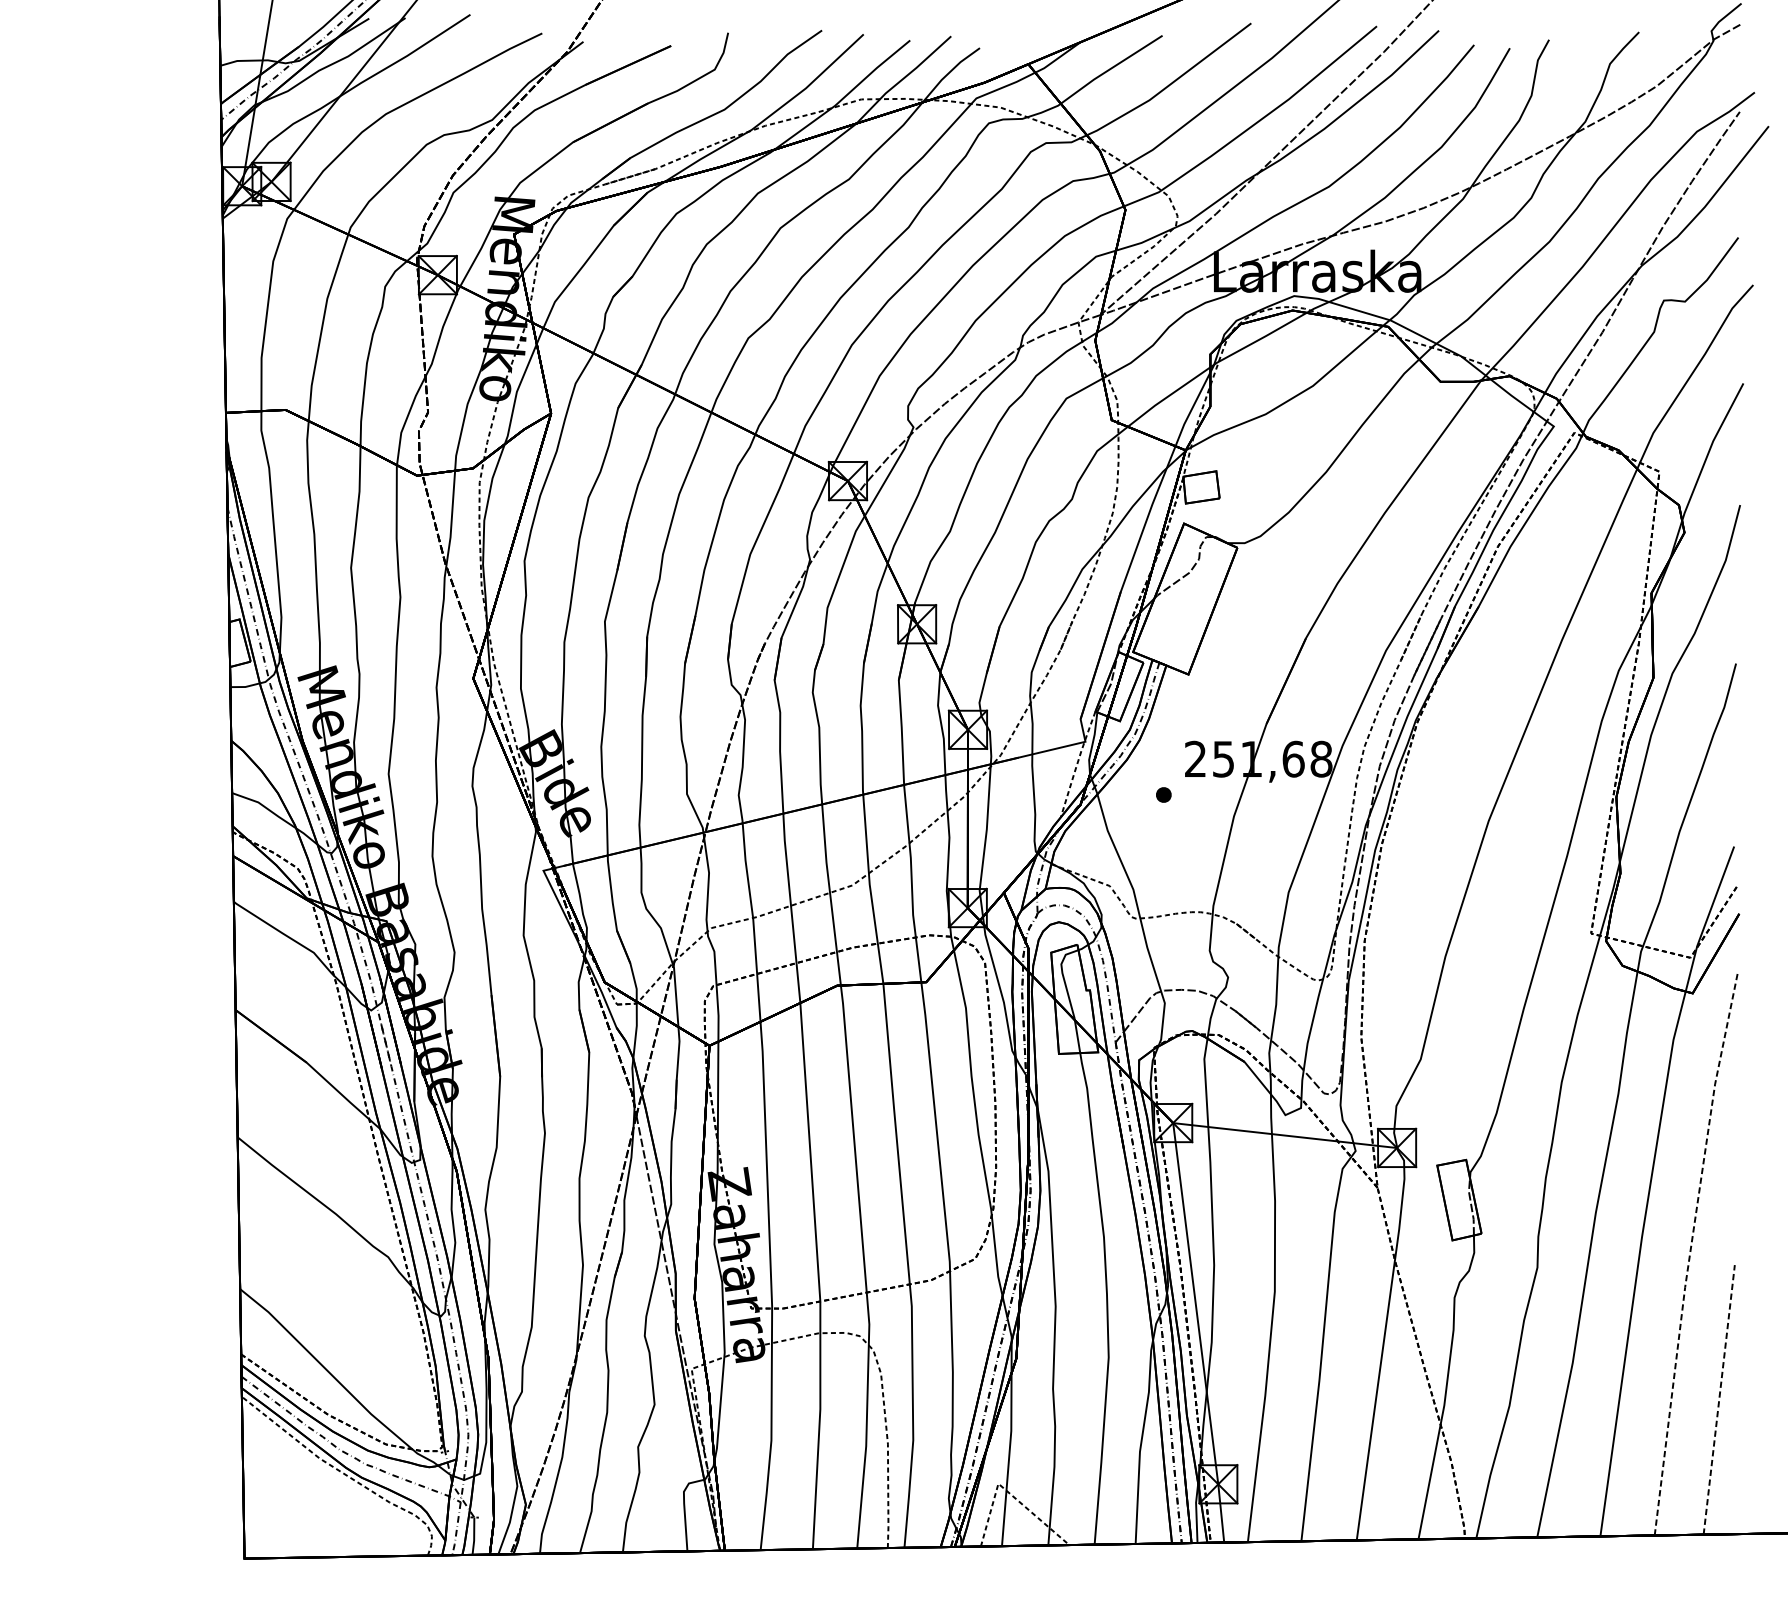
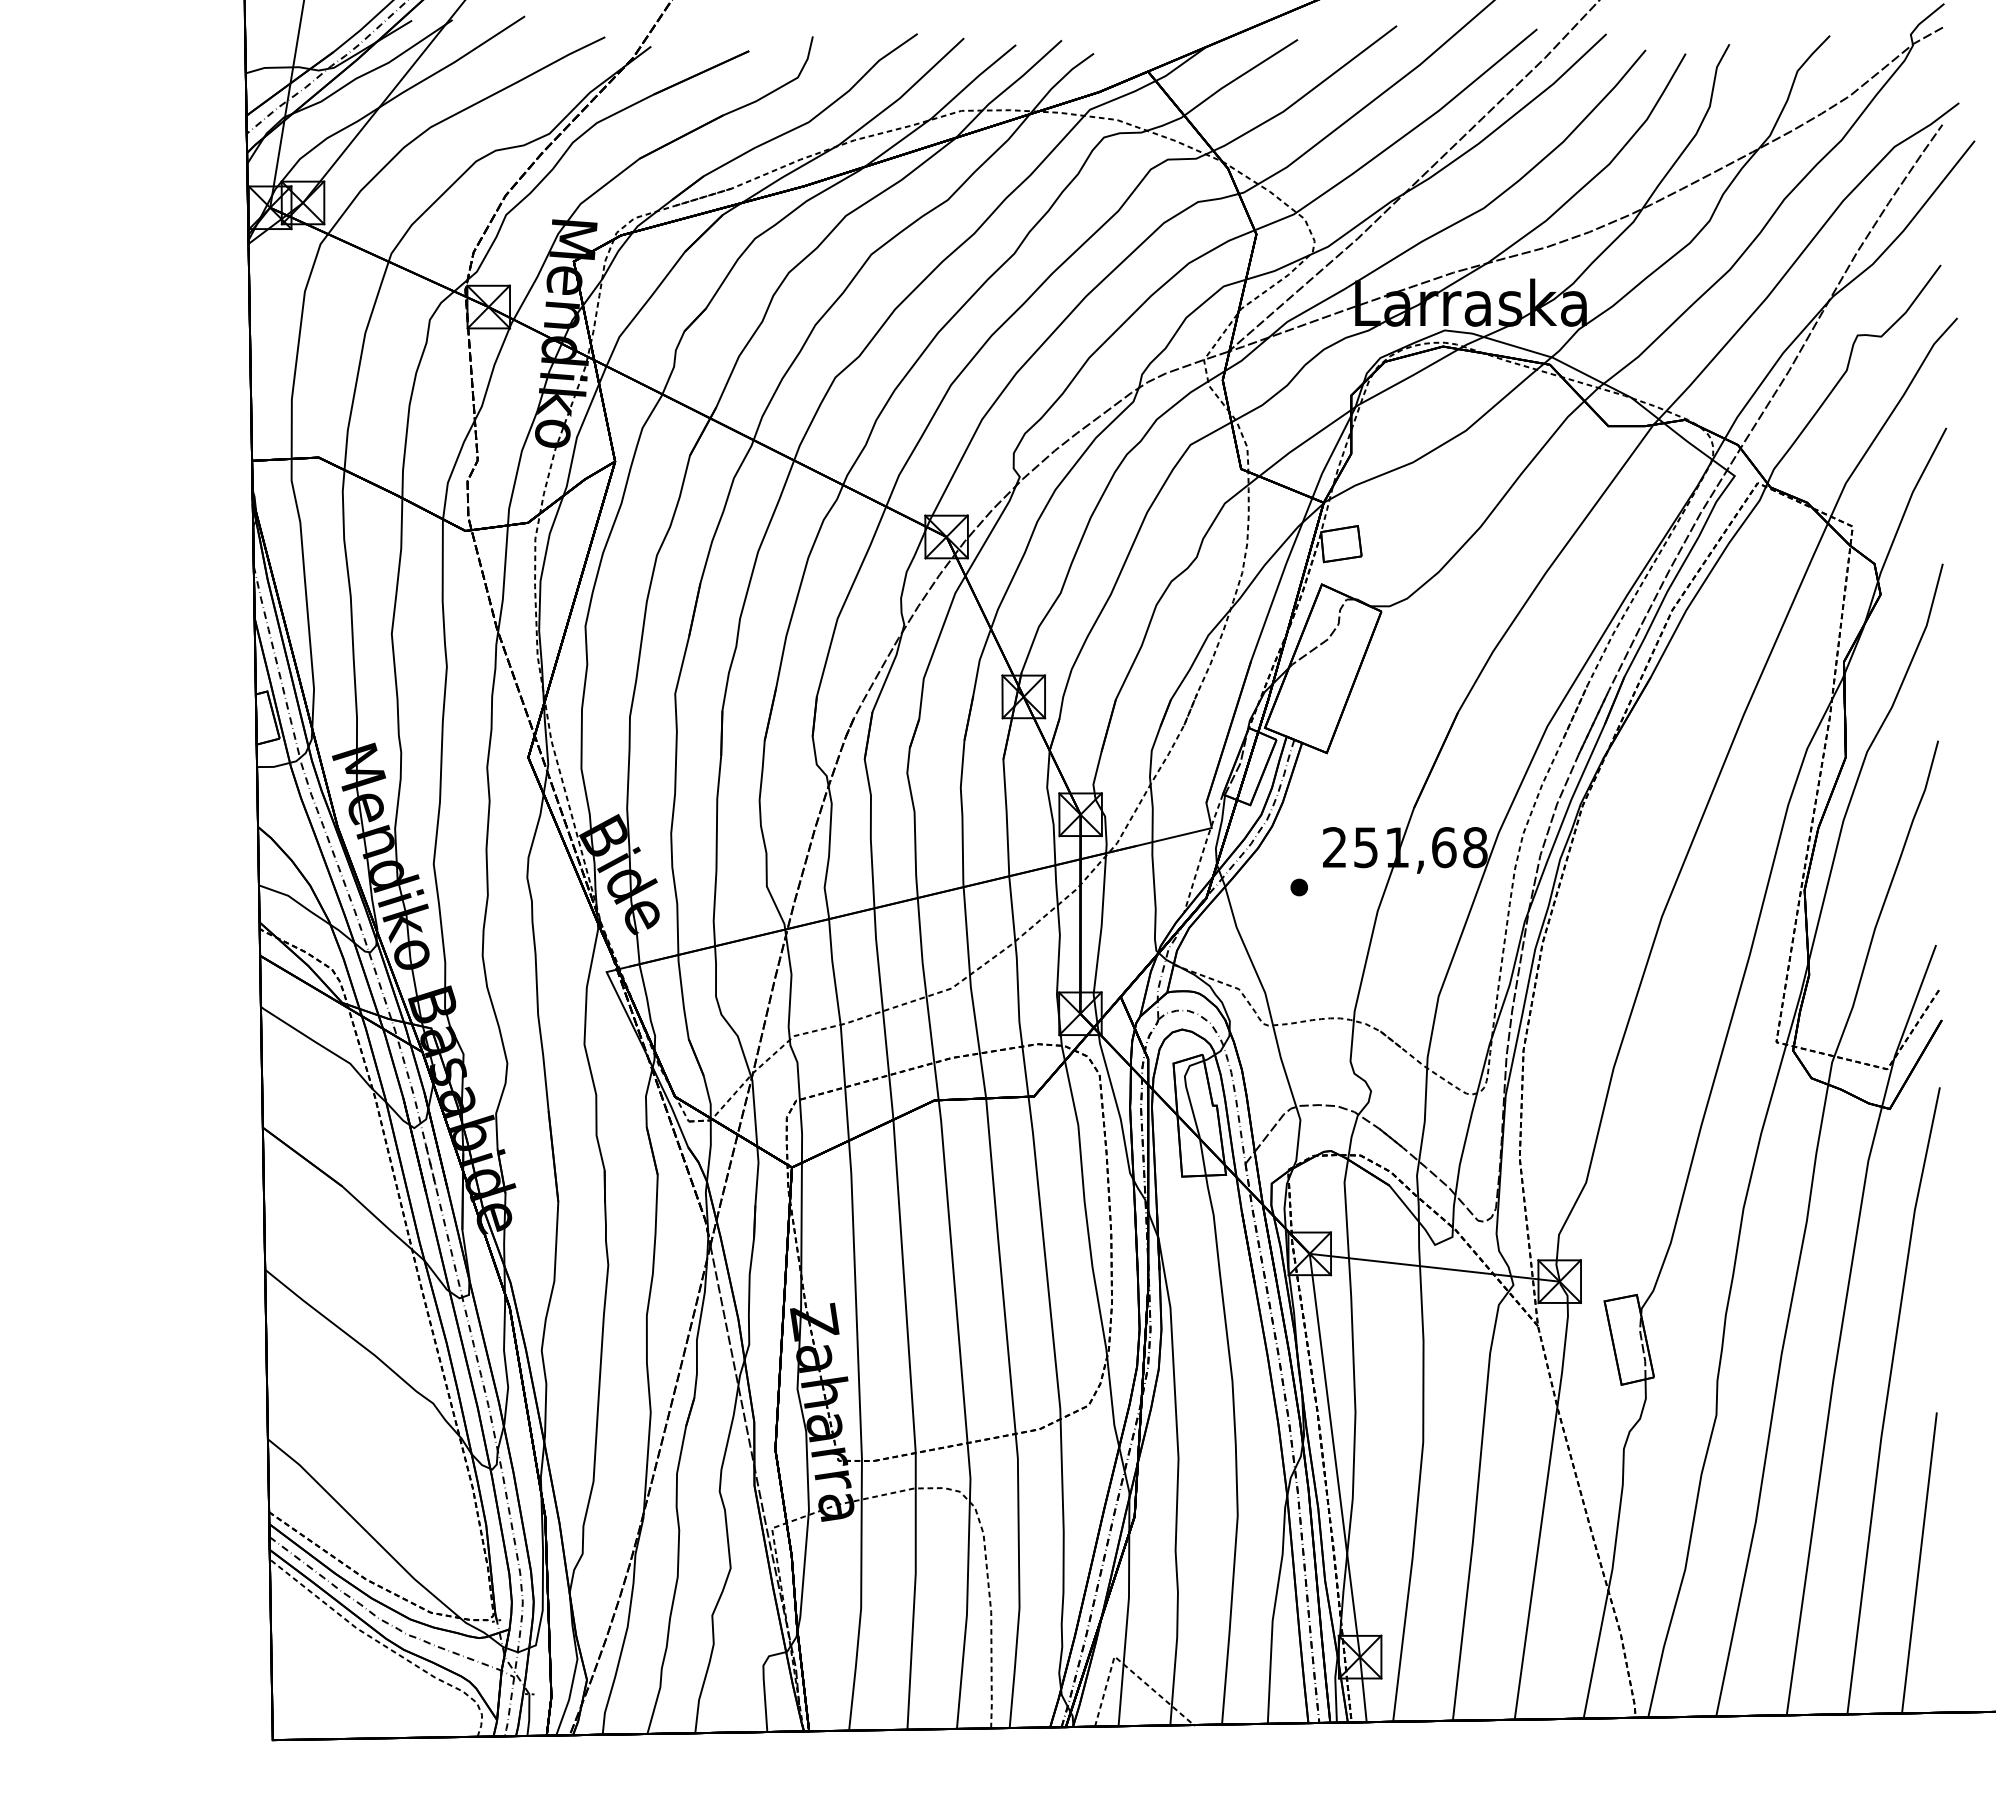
line: (1689, 1253) -> (1886, 1399), dashed -> solid
line: (1719, 1399) -> (1919, 1562), dashed -> solid

